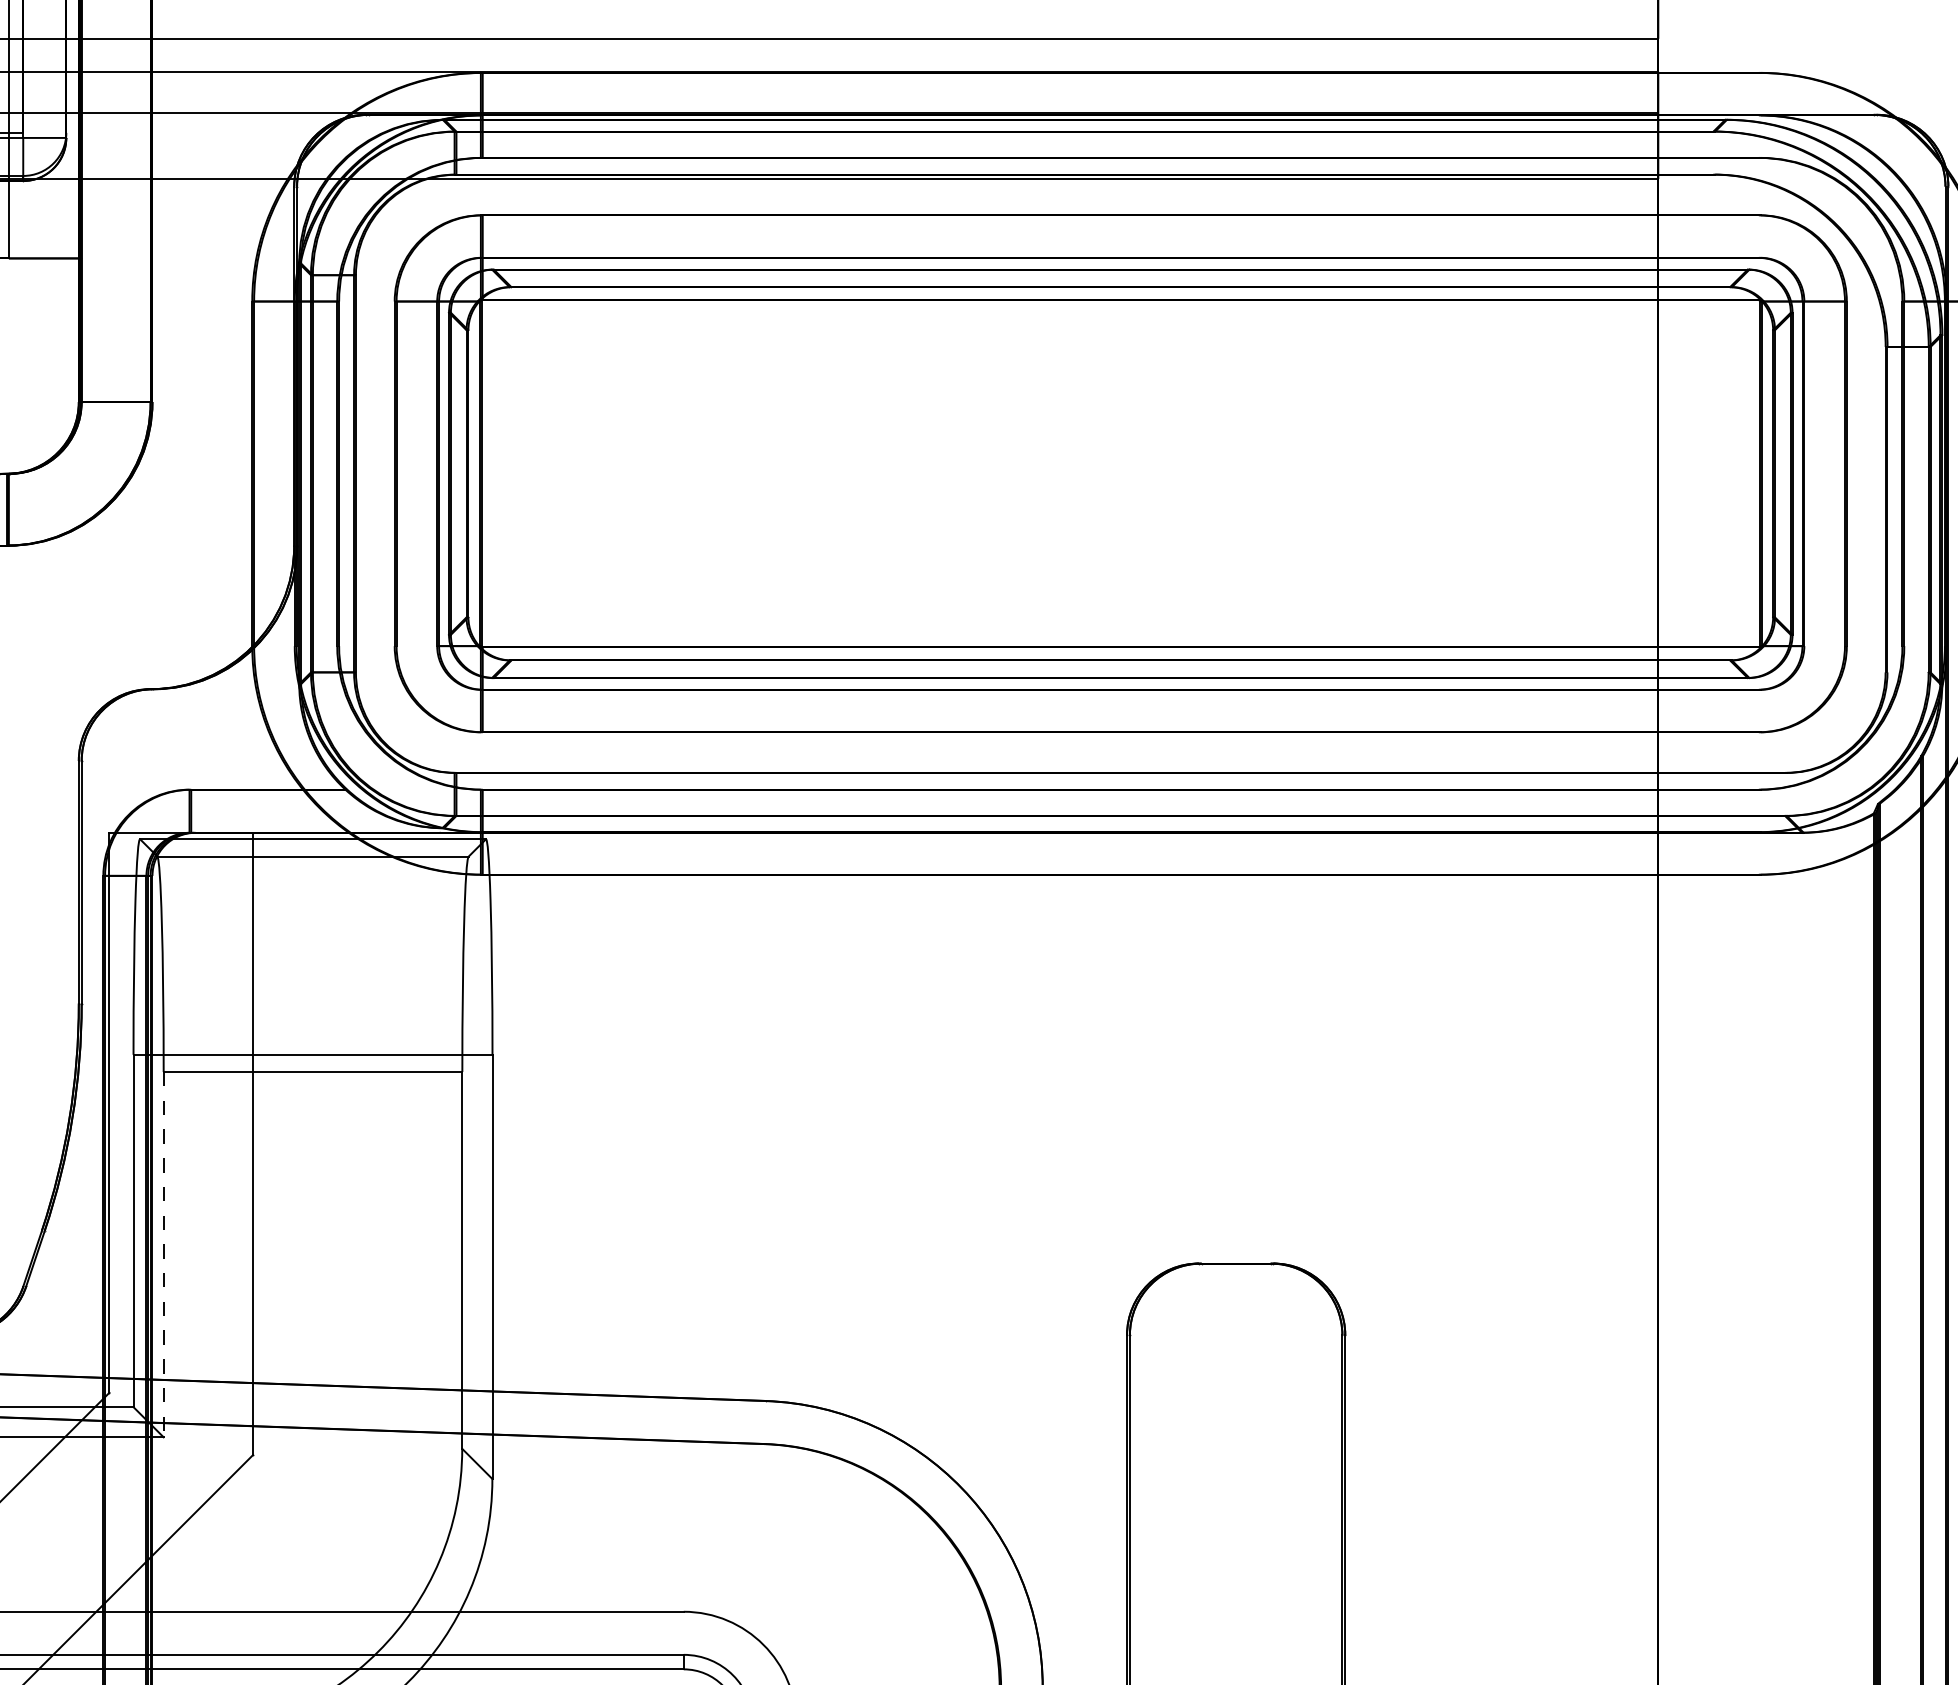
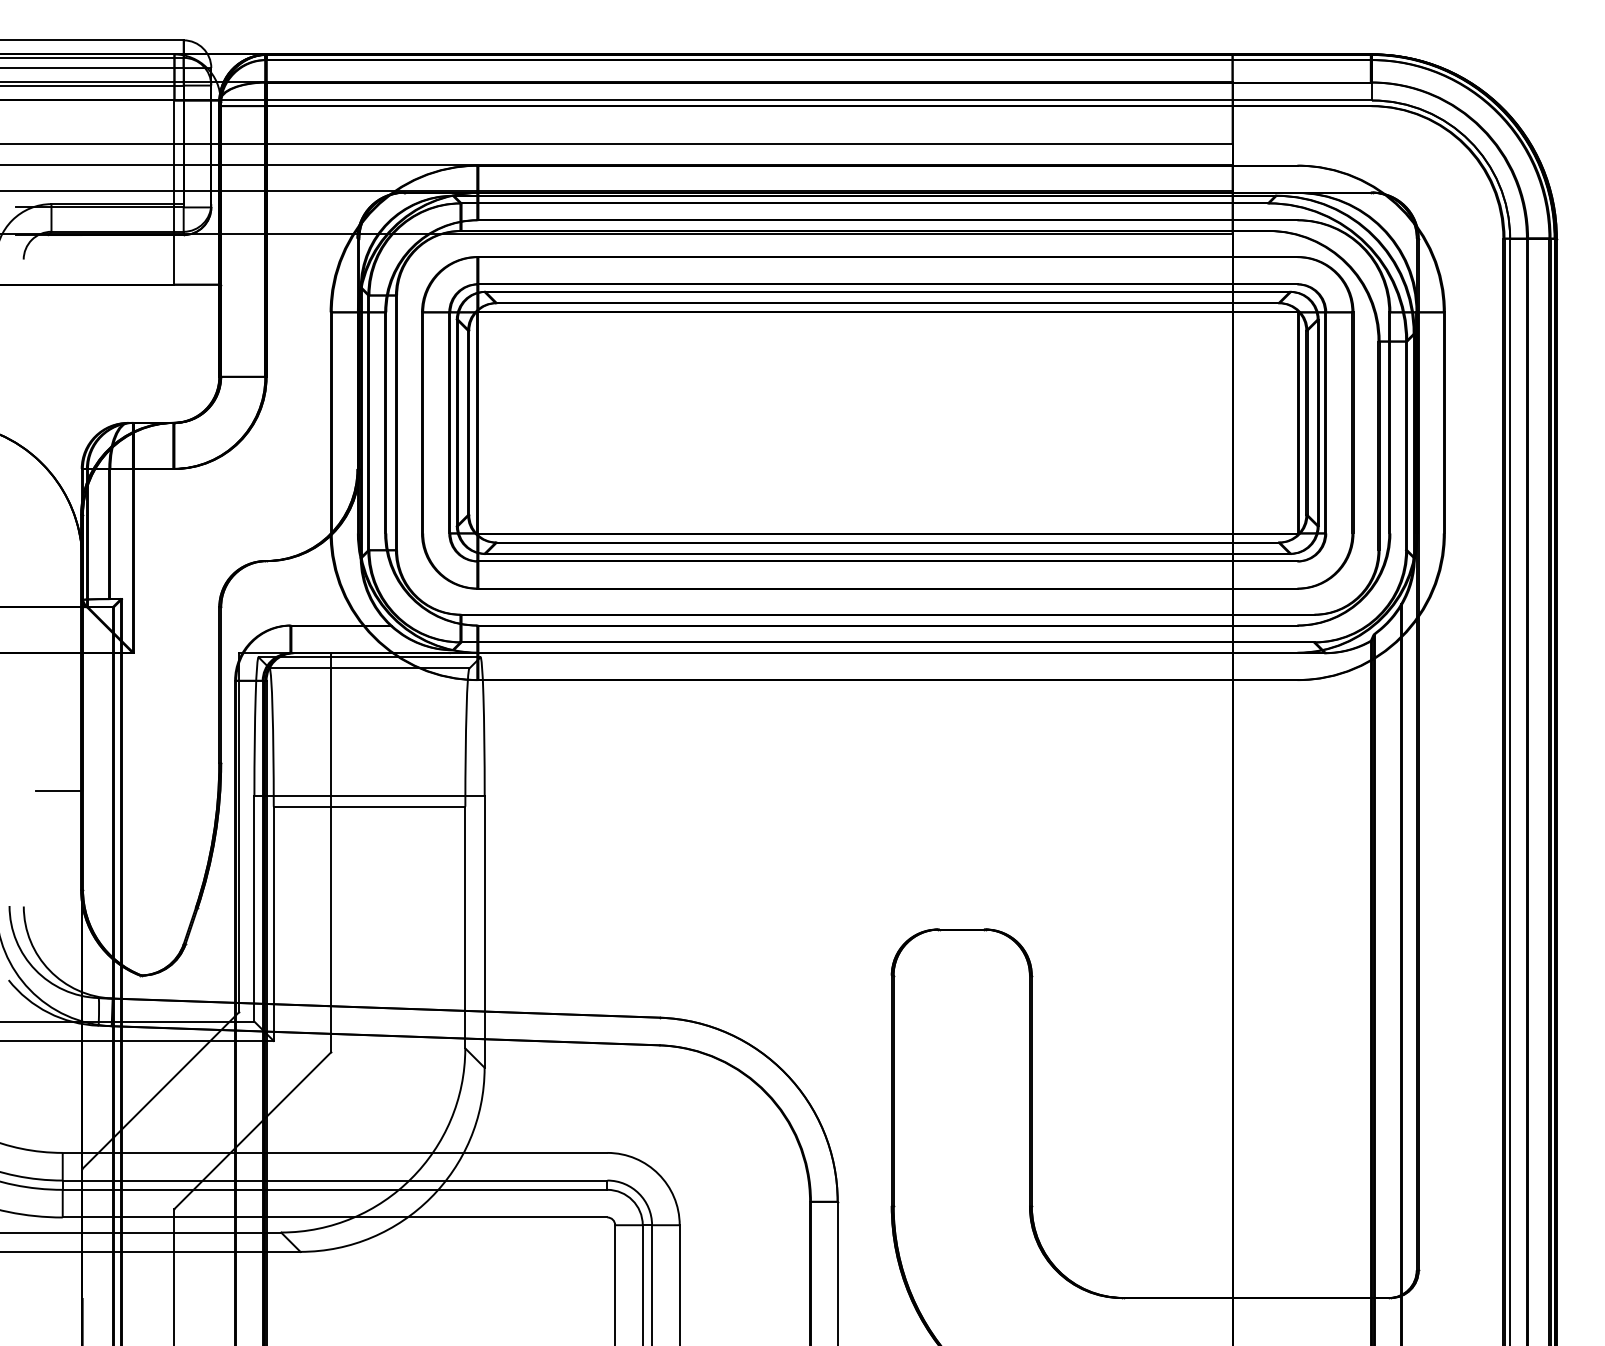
line: (163, 1255) -> (273, 924), dashed -> solid

